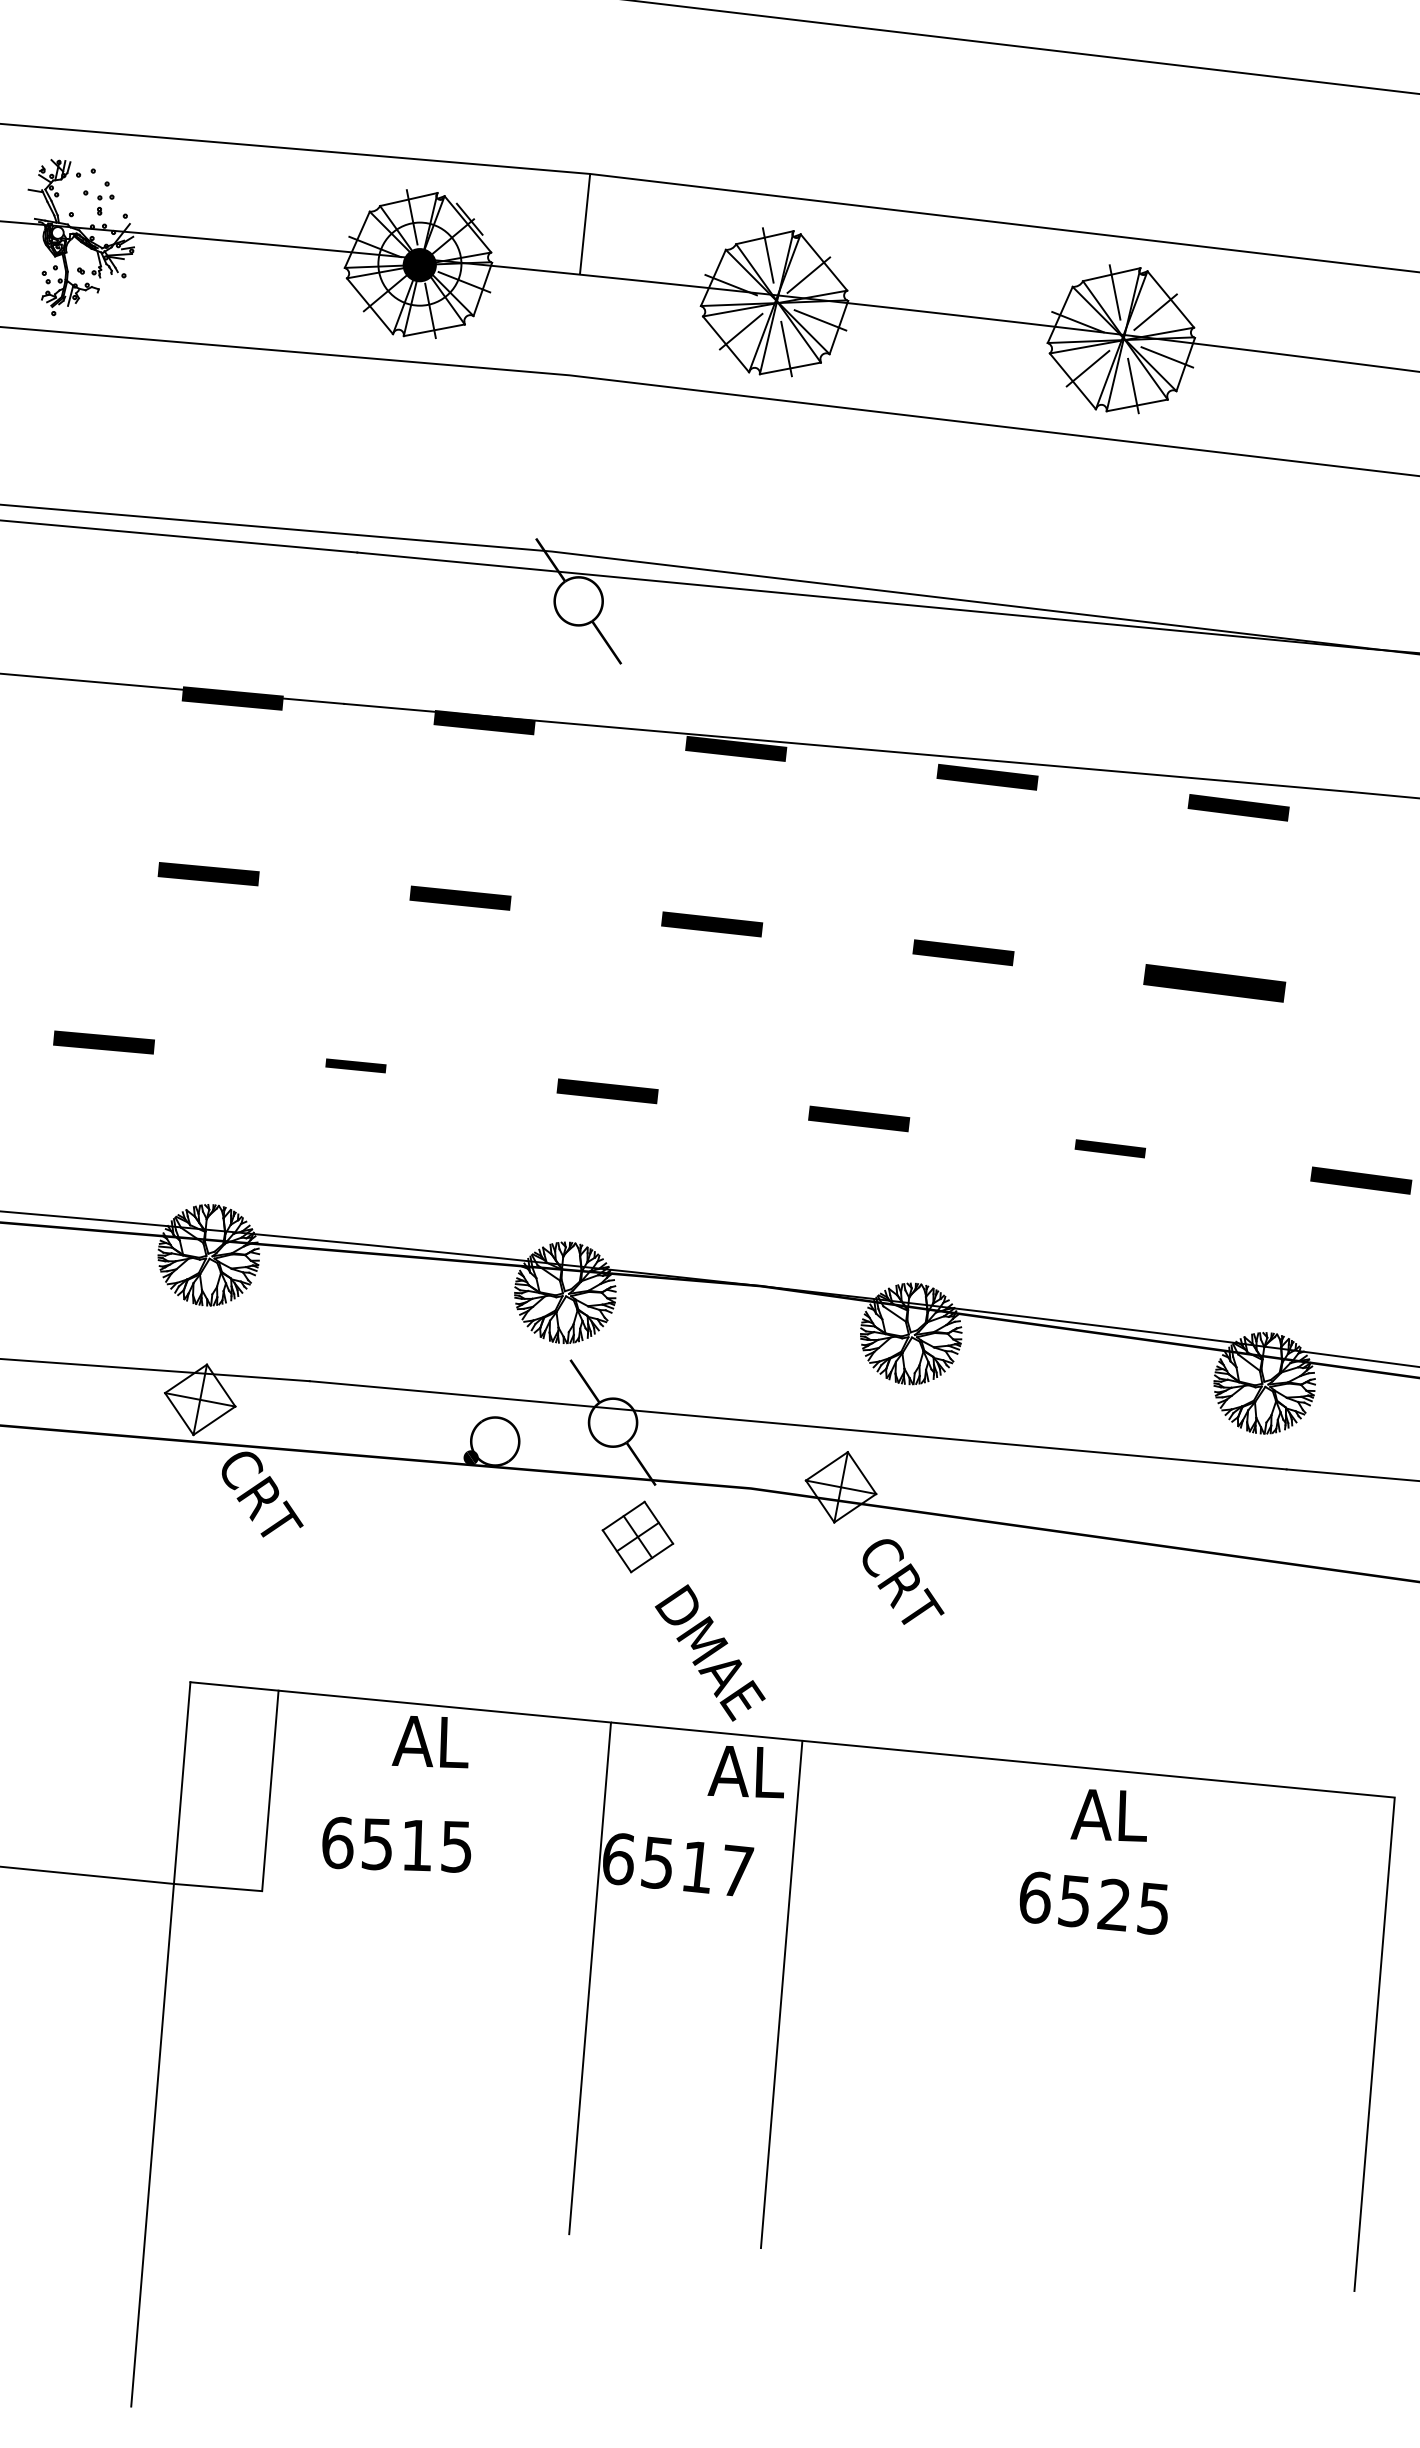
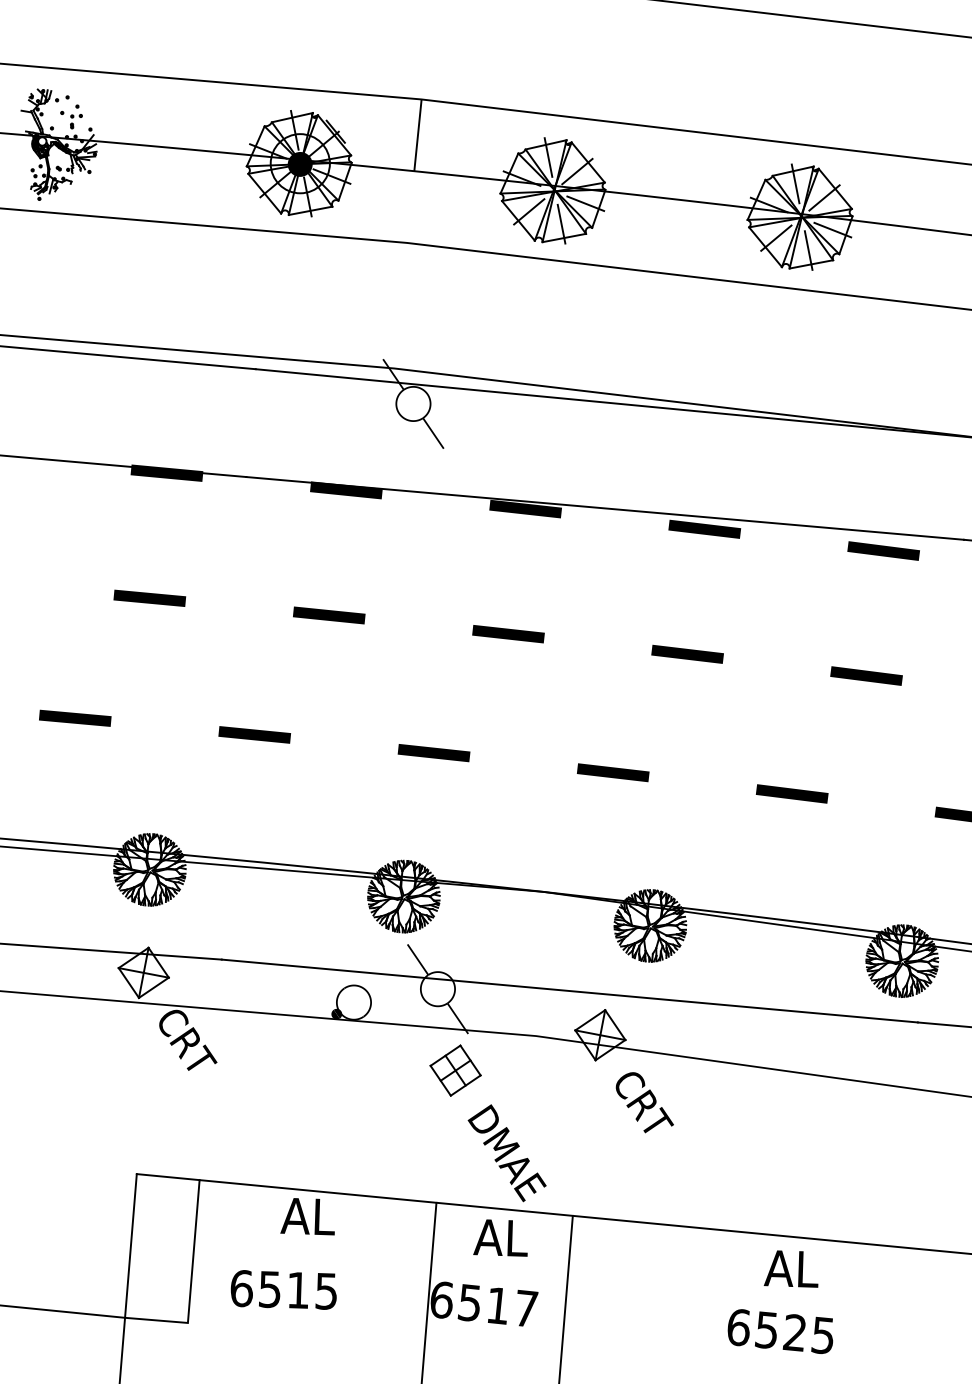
part: (1214, 982) -> (866, 675), size x0.71
part: (355, 1065) -> (254, 734), size x1.67
part: (1110, 1148) -> (792, 793), size x1.43
text: (745, 1772) -> (500, 1238), moved

